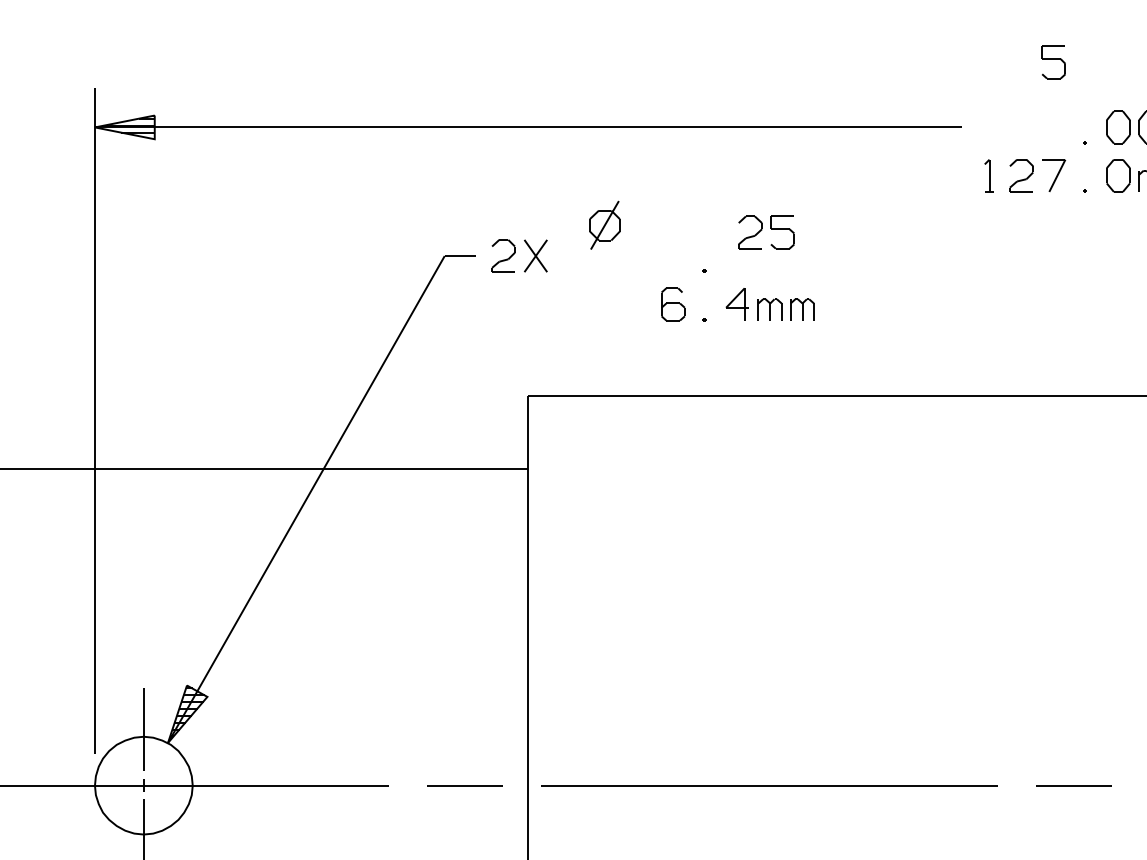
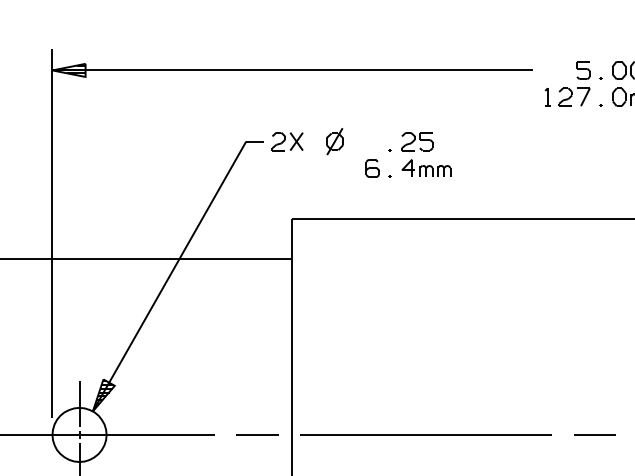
part: (1053, 62) -> (583, 70), moved
part: (604, 225) -> (334, 141), moved
part: (766, 232) -> (417, 141), moved

